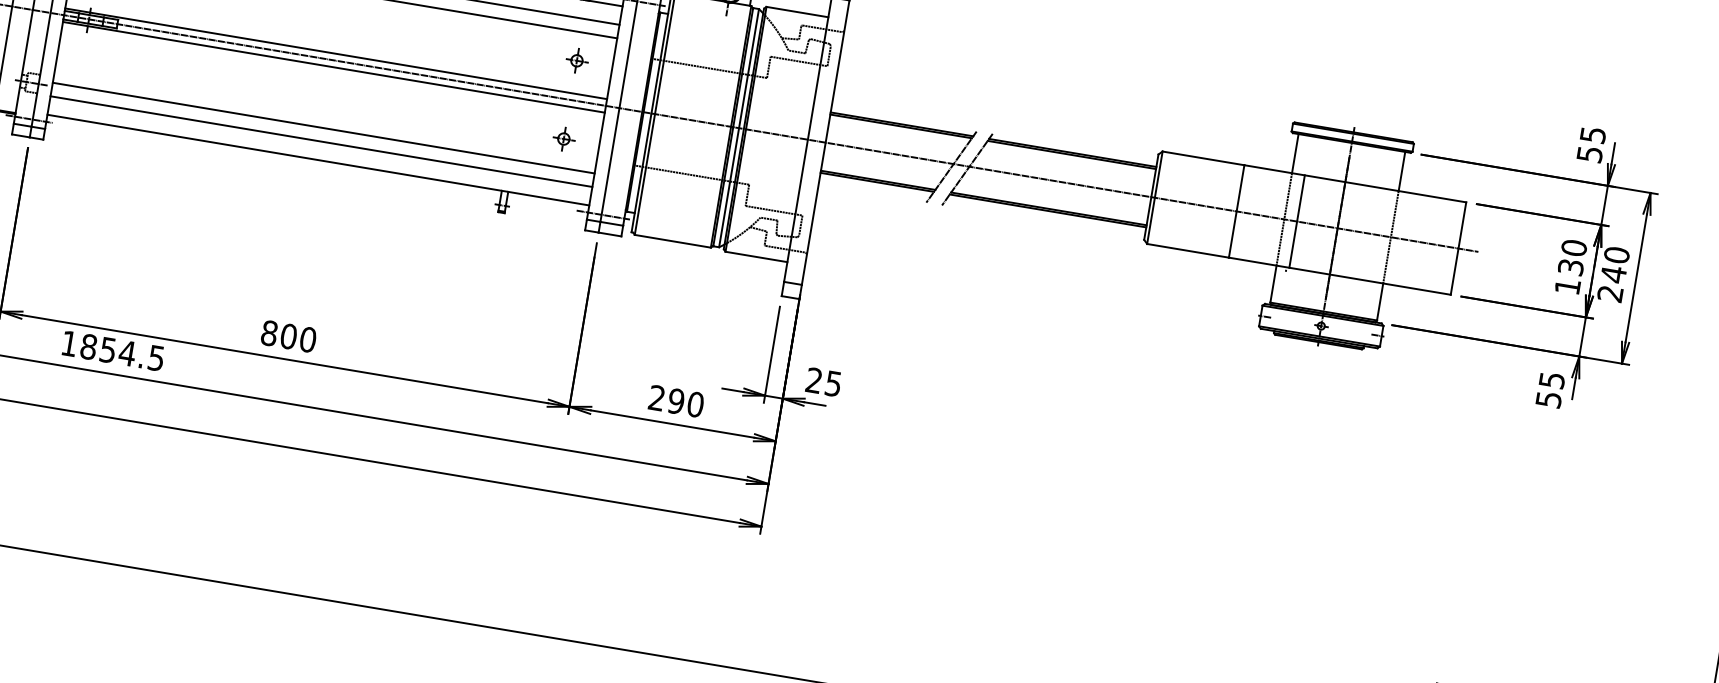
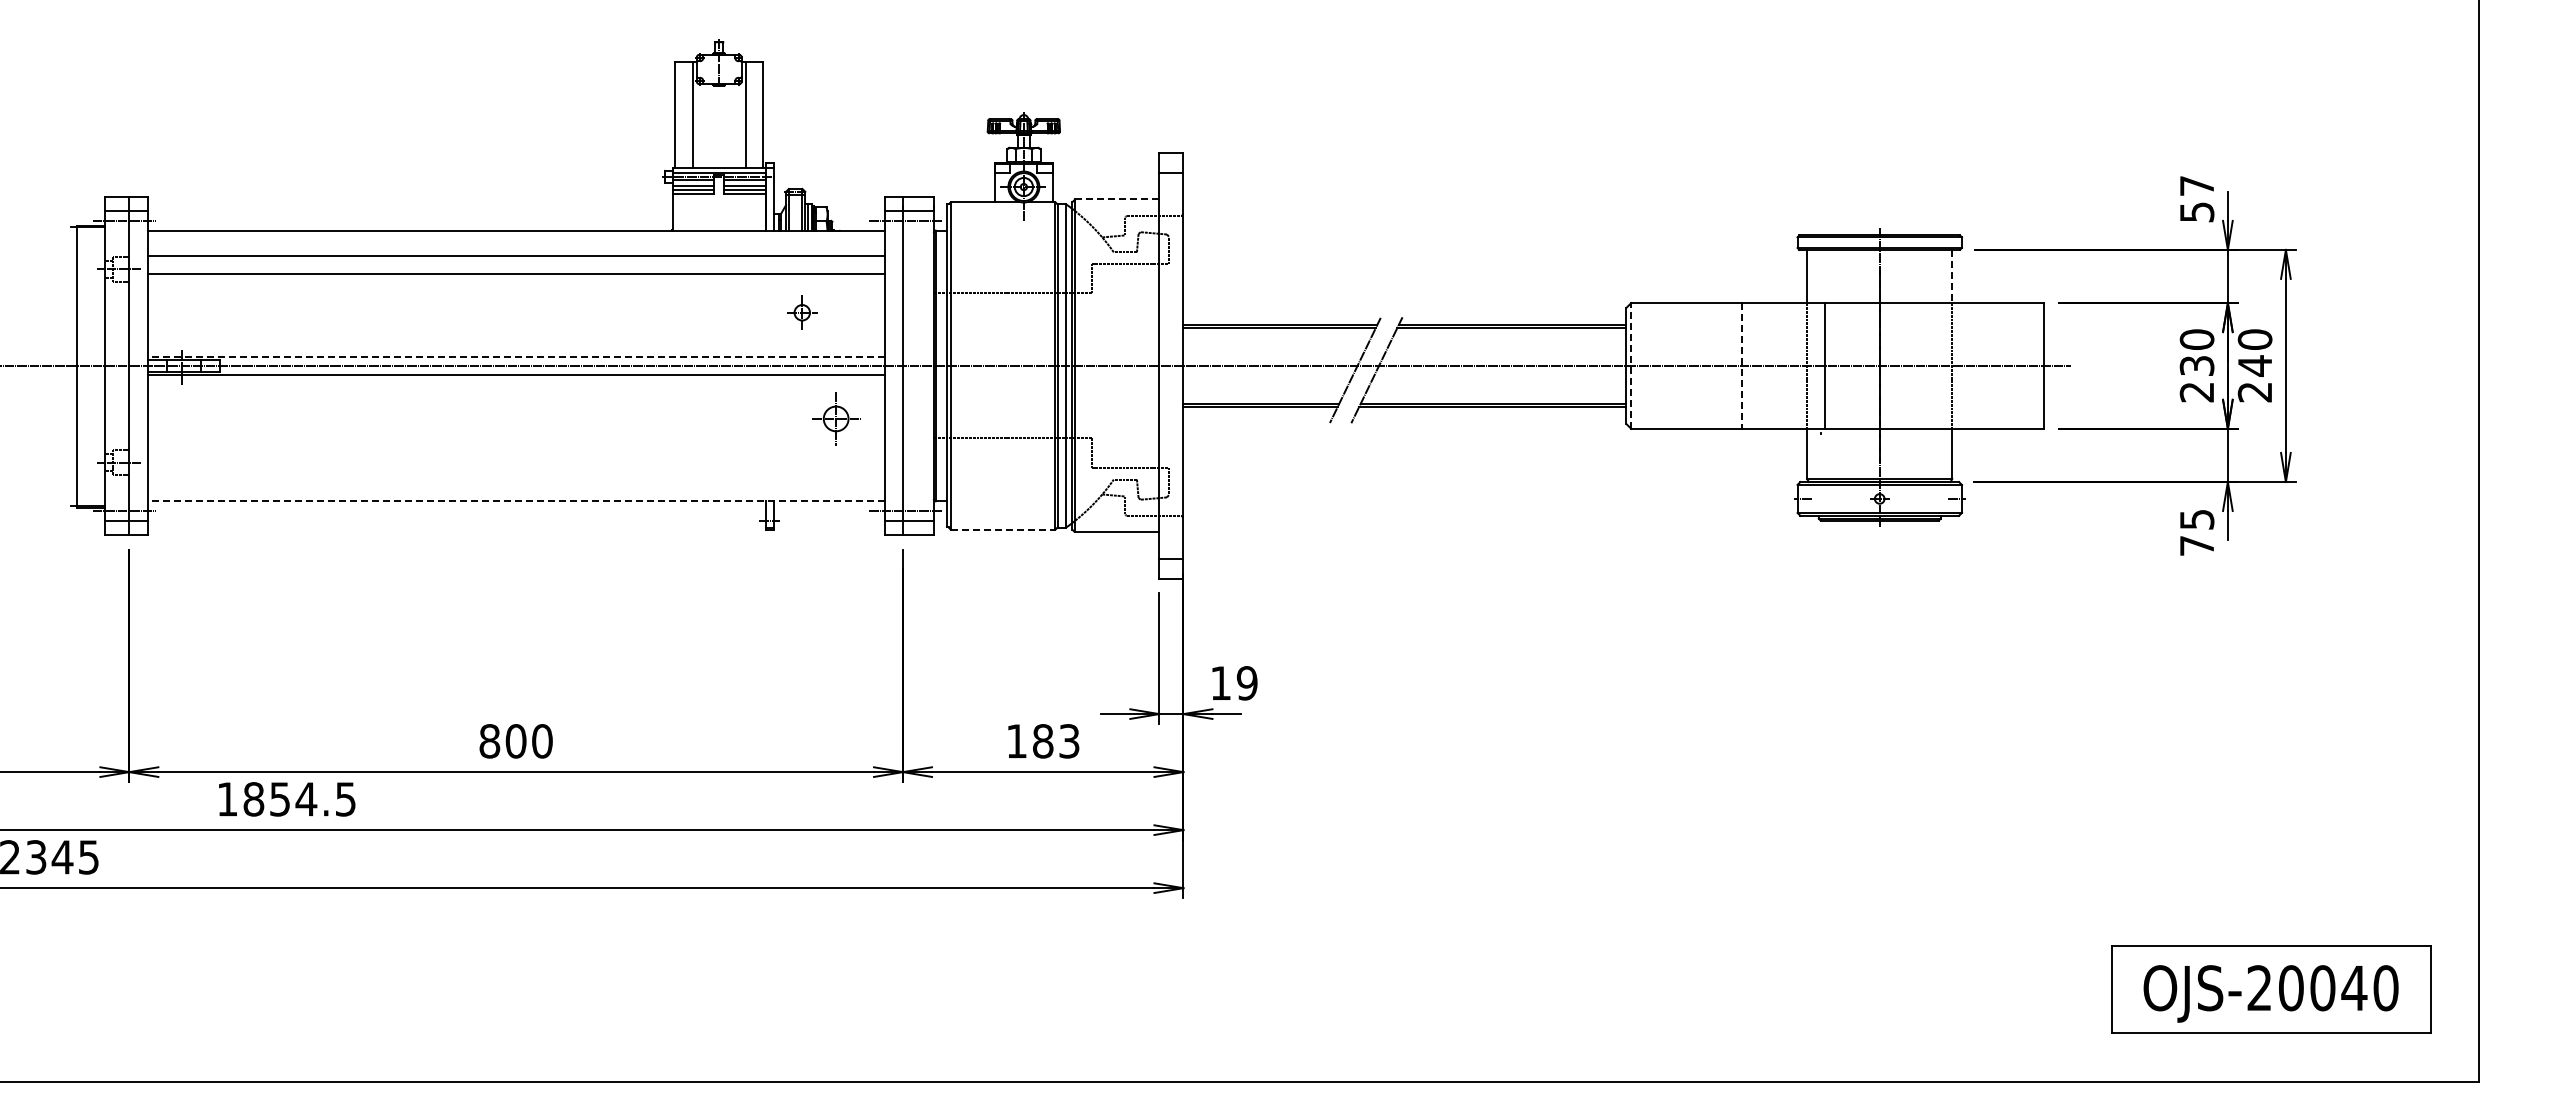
line: (797, 12) -> (1117, 199), solid -> dashed
line: (335, 53) -> (515, 356), solid -> dashed
part: (577, 60) -> (802, 312), moved
line: (323, 127) -> (515, 457), removed
text: (1593, 134) -> (2197, 185), 55 -> 57
part: (563, 139) -> (836, 419), size x1.6
line: (320, 141) -> (515, 476), removed
line: (317, 160) -> (515, 501), solid -> dashed
line: (1402, 171) -> (1952, 276), solid -> dashed
line: (1155, 197) -> (1631, 365), solid -> dashed
line: (1236, 211) -> (1742, 365), solid -> dashed
line: (673, 241) -> (1003, 530), solid -> dashed
text: (1567, 286) -> (2196, 392), 130 -> 230
text: (824, 382) -> (1234, 683), 25 -> 19
text: (1549, 399) -> (2197, 545), 55 -> 75
text: (675, 401) -> (1042, 741), 290 -> 183

